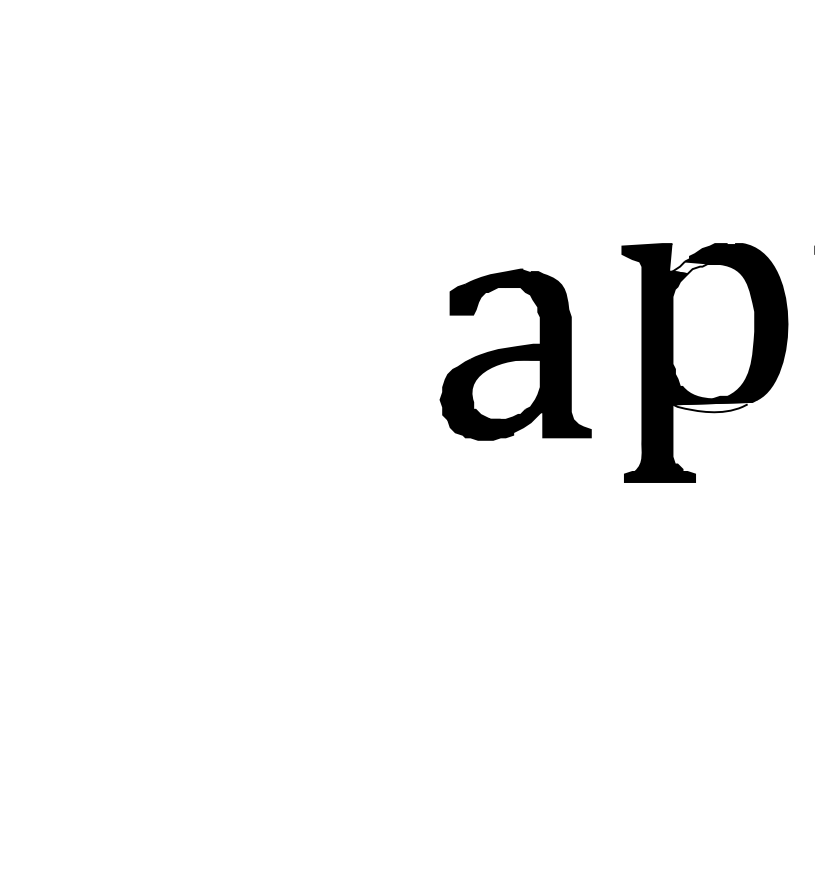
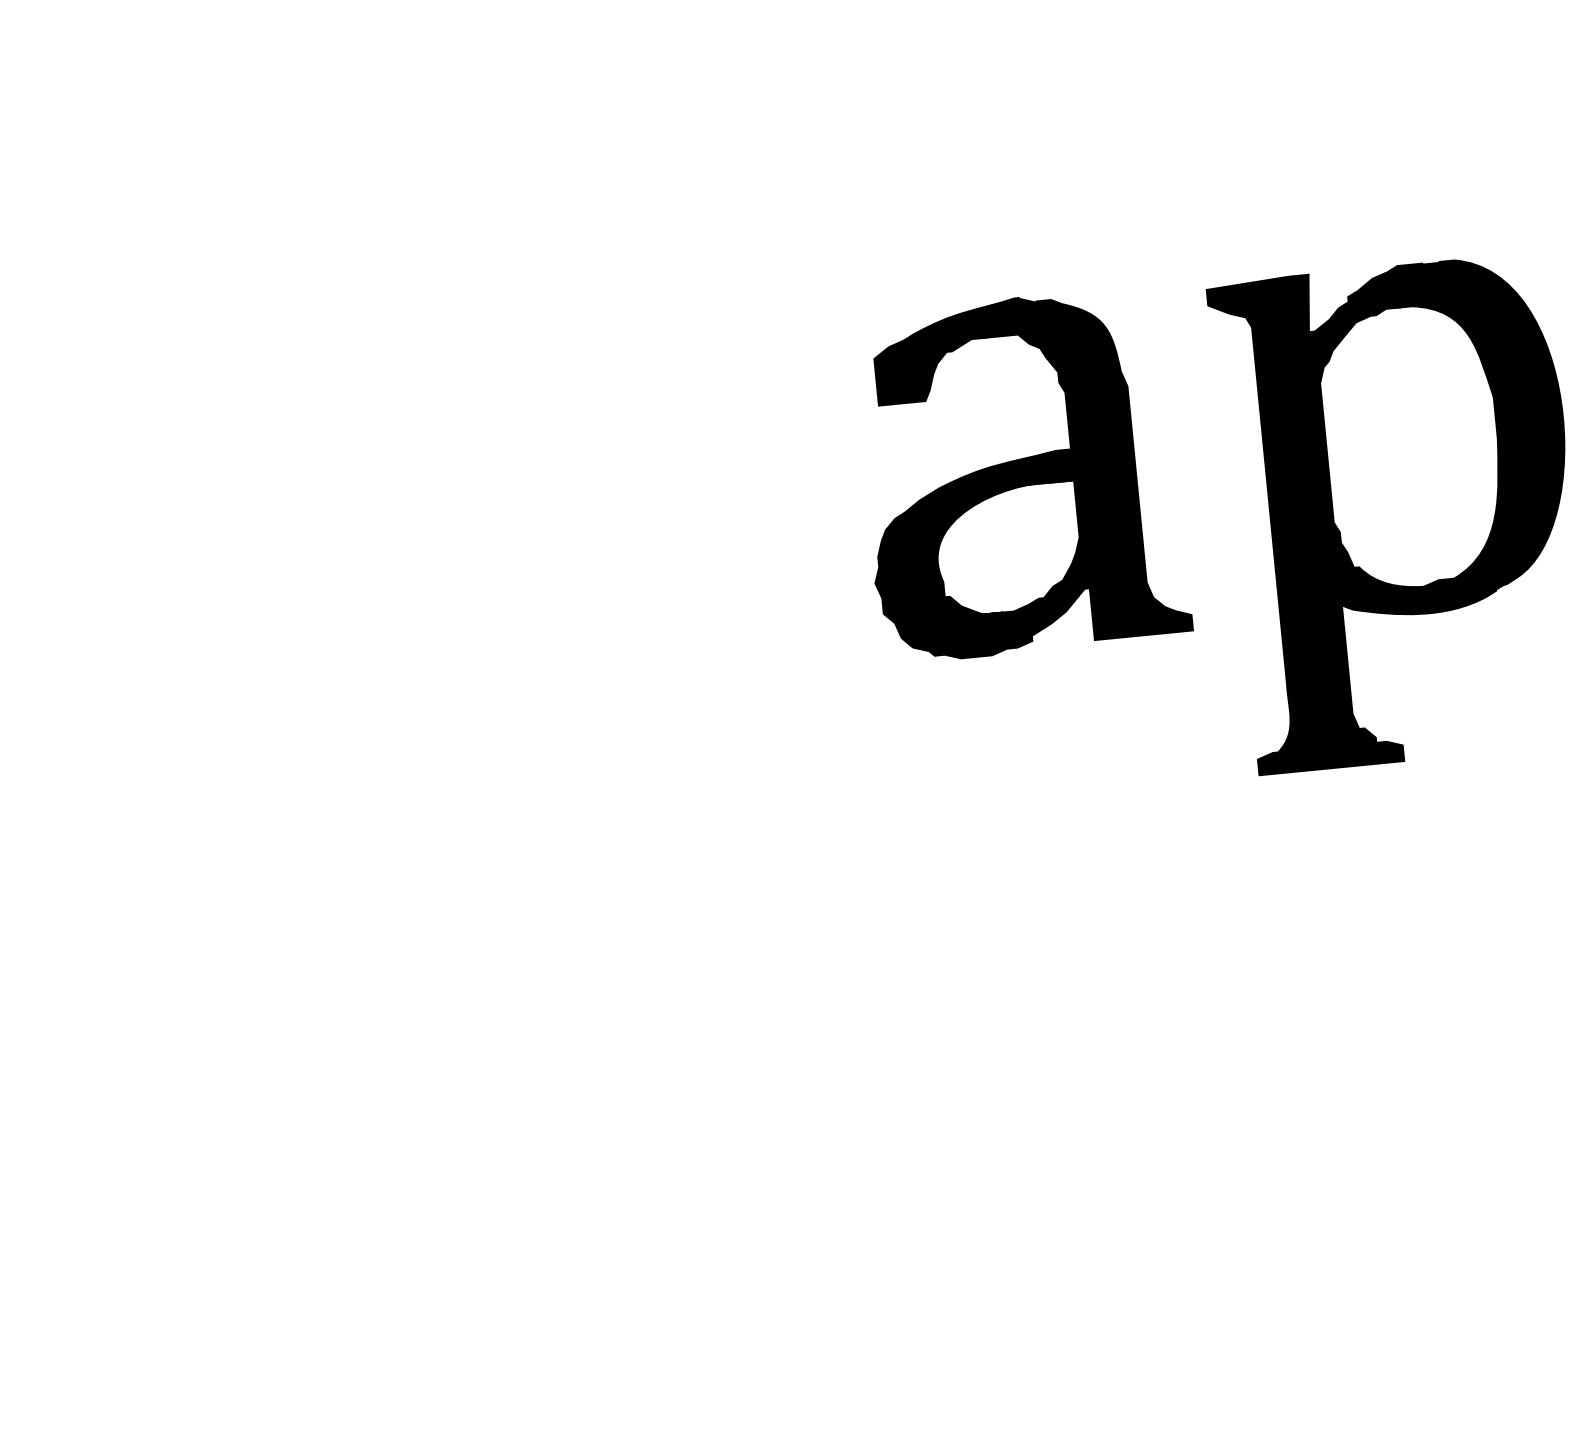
fill: (693, 267) -> (1357, 318), added
part: (515, 354) -> (1020, 474), moved
fill: (712, 406) -> (1424, 601), added

